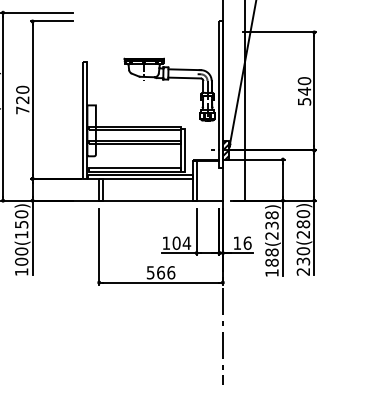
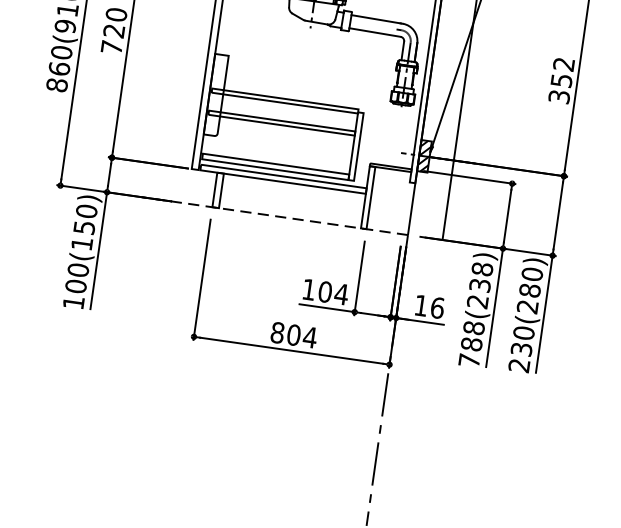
text: (304, 91) -> (561, 80), 540 -> 352
line: (138, 200) -> (274, 215), solid -> dashed
text: (160, 272) -> (293, 334), 566 -> 804
text: (271, 272) -> (468, 359), 188(238) -> 788(238)

